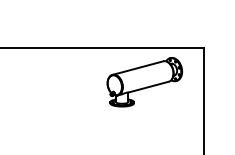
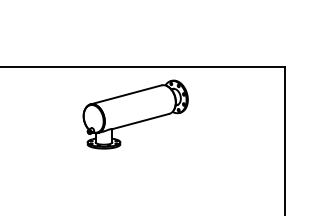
part: (144, 82) -> (135, 114), moved

